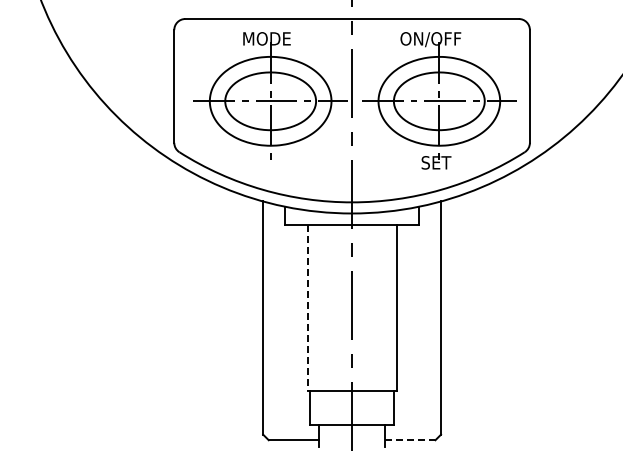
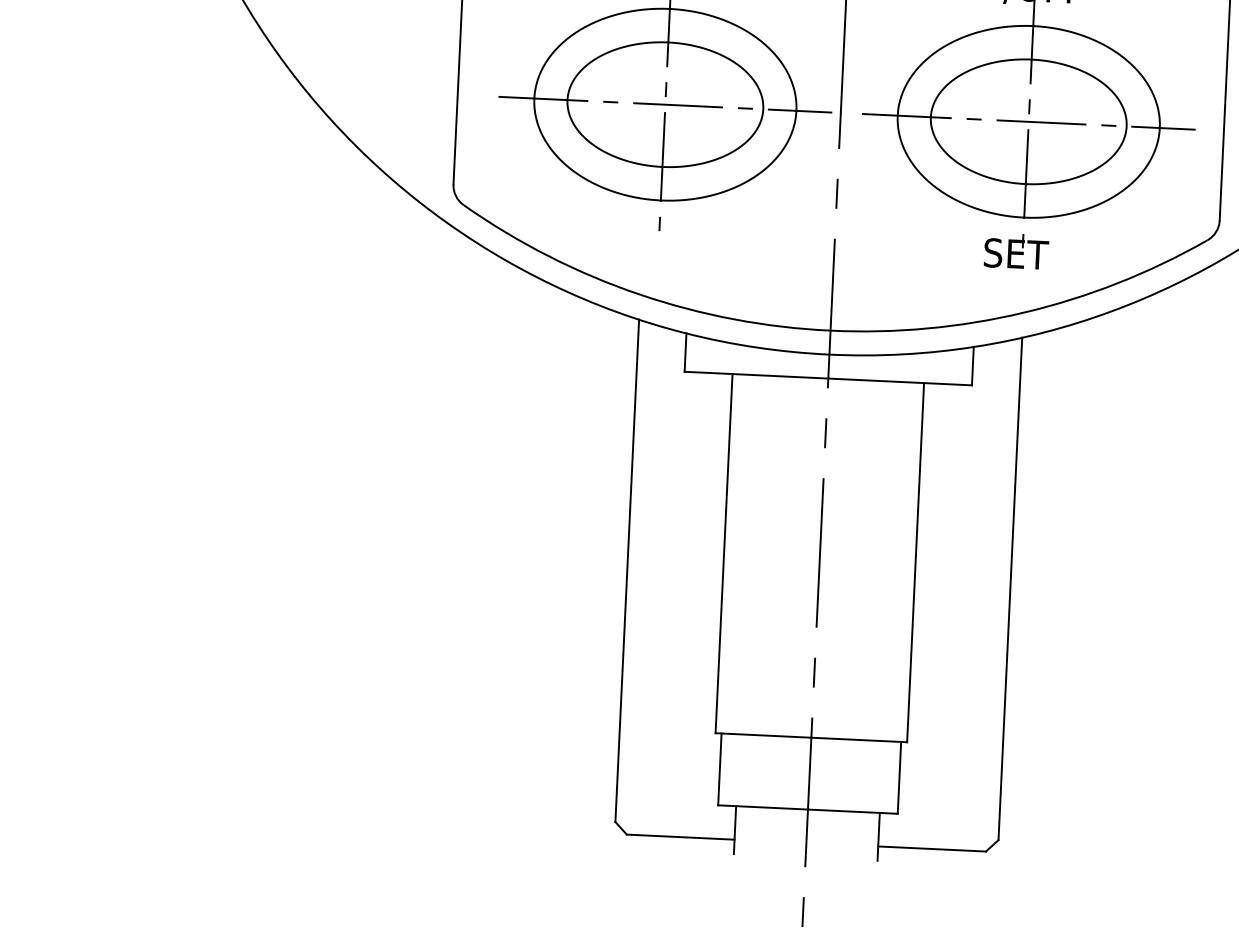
line: (307, 308) -> (723, 554), dashed -> solid
line: (410, 440) -> (932, 849), dashed -> solid

